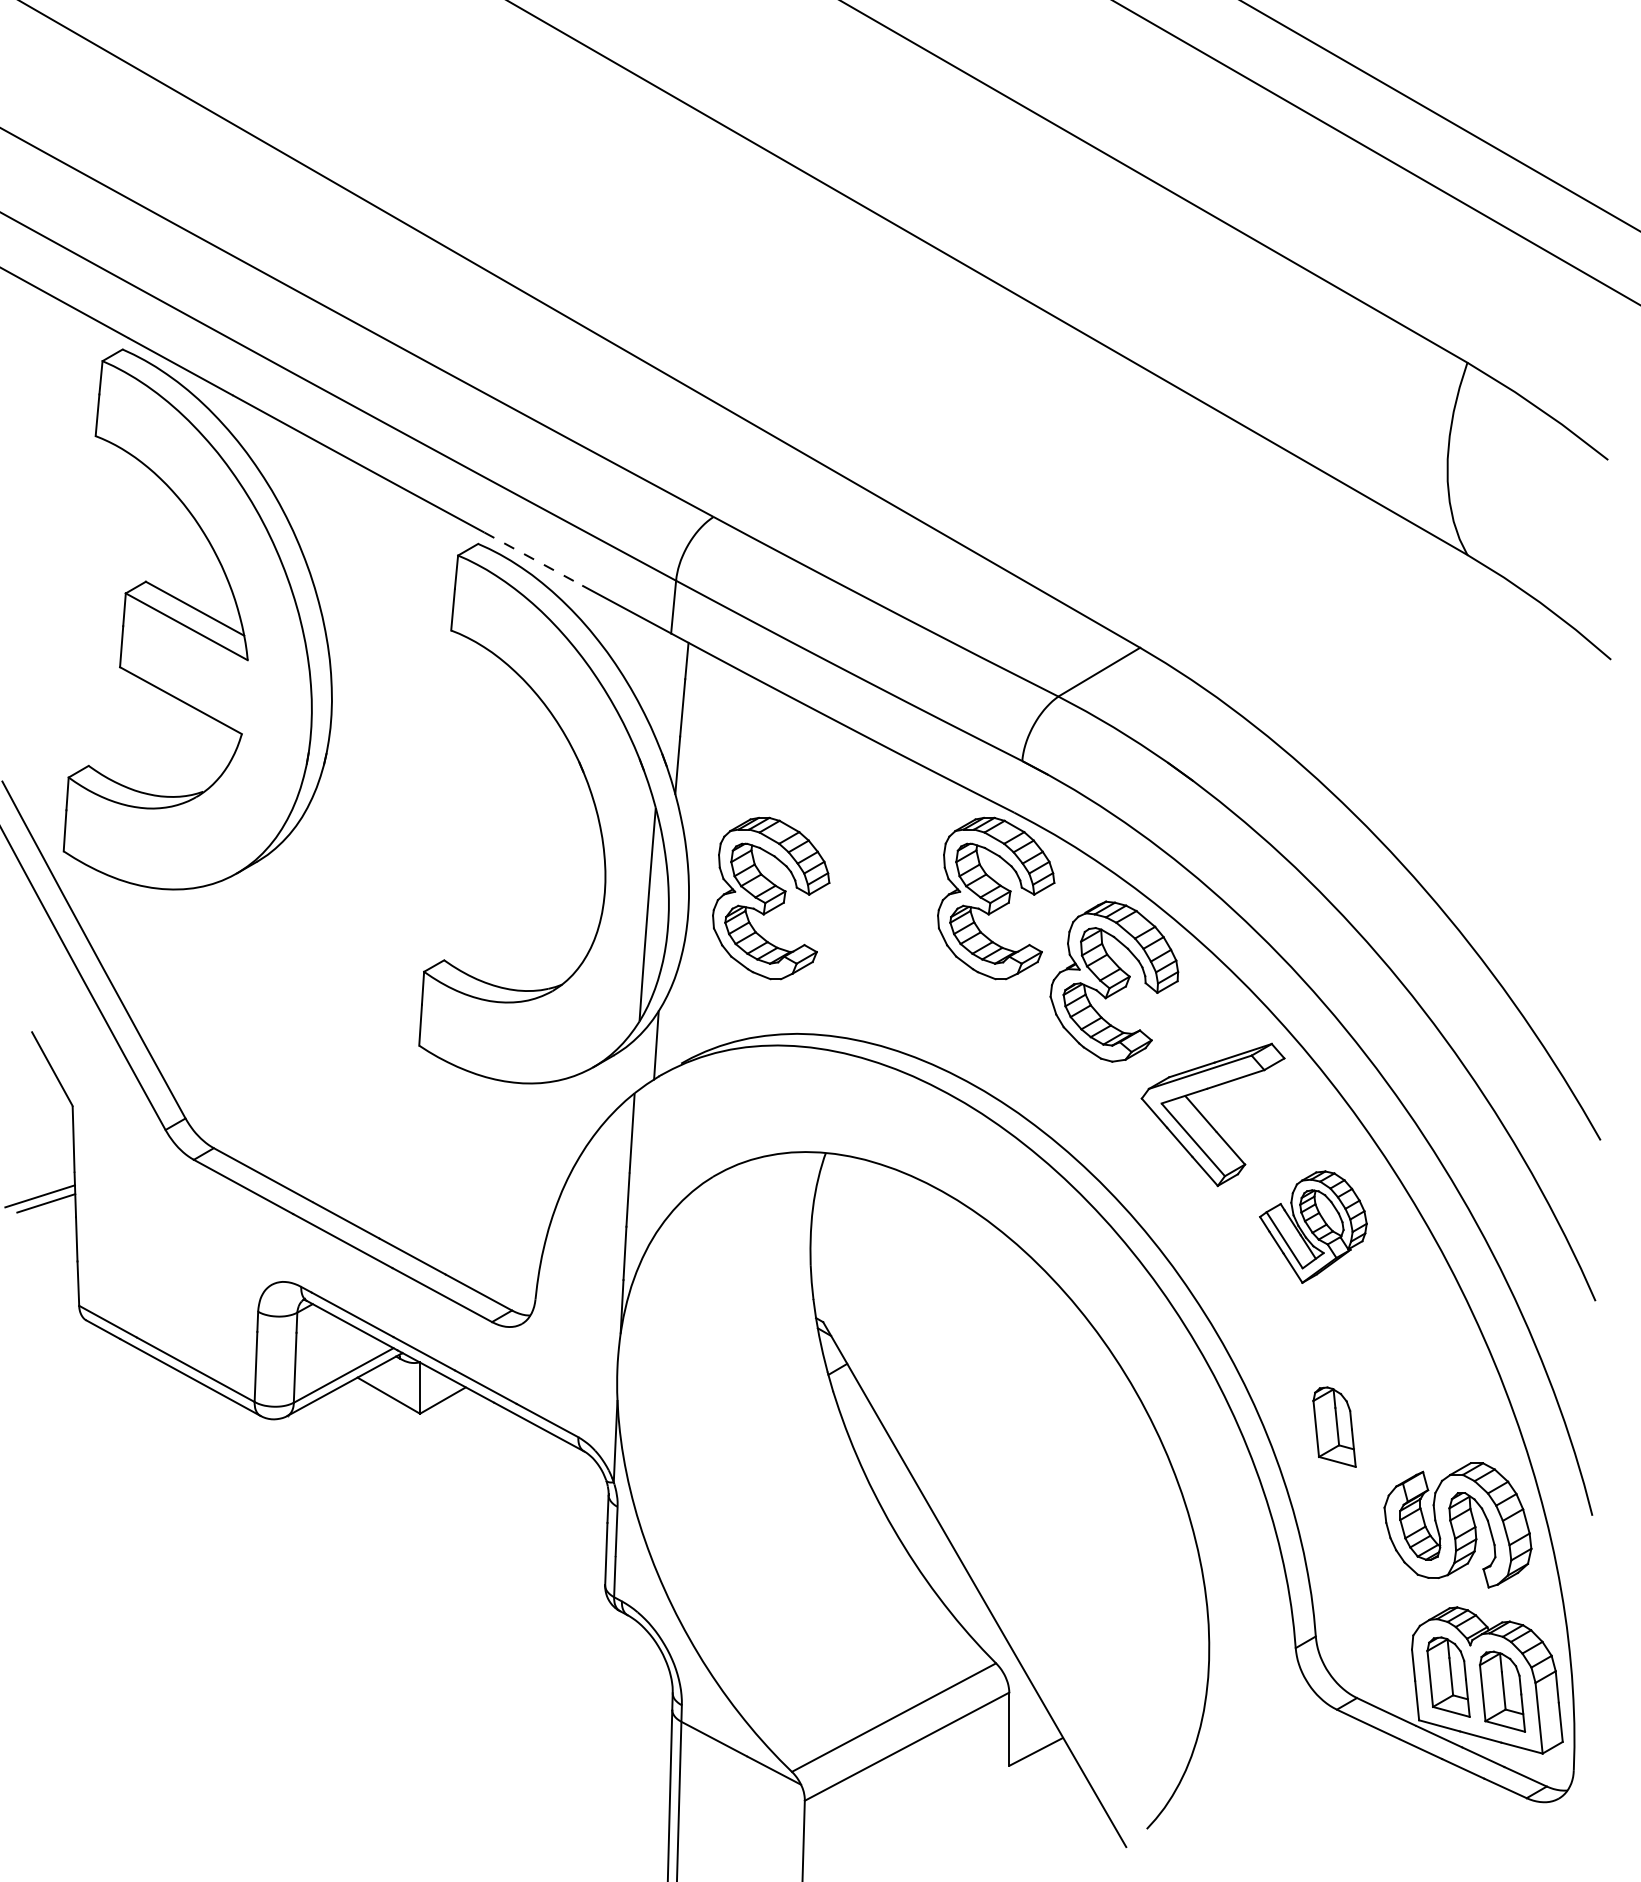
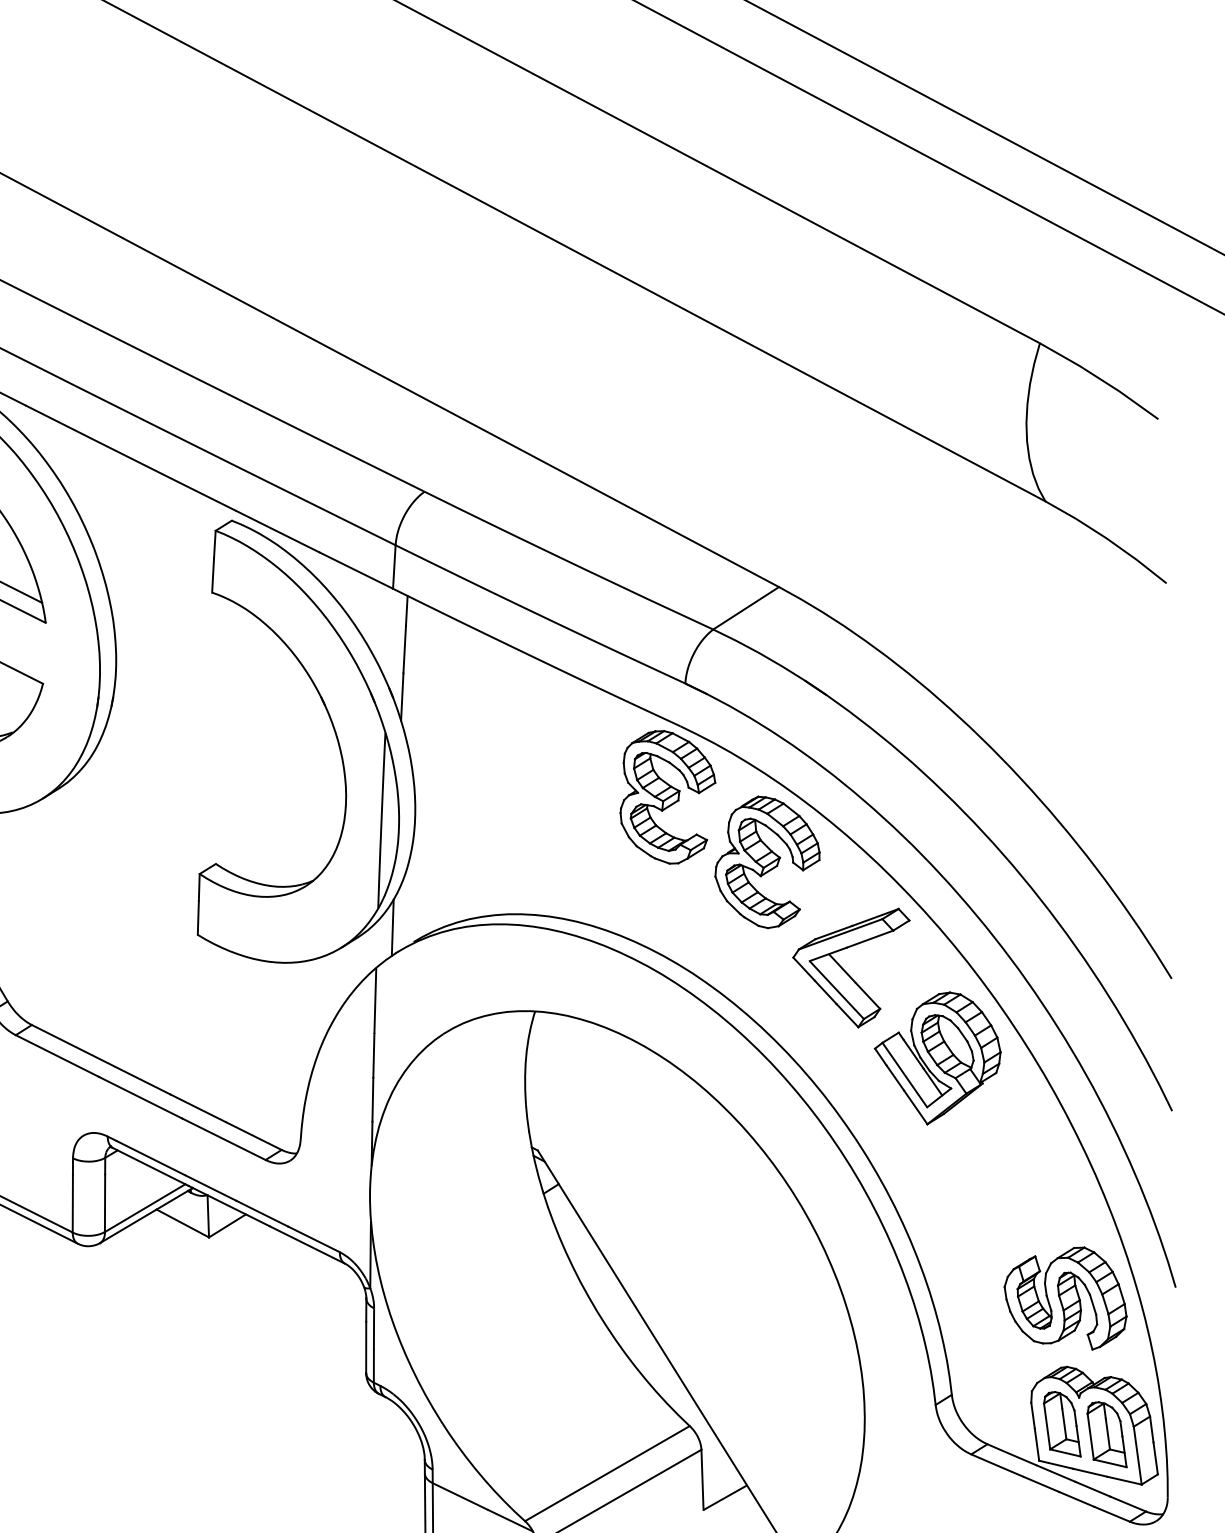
line: (534, 559) -> (278, 531), dashed -> solid
part: (771, 898) -> (483, 803), removed
part: (1313, 1226) -> (938, 1057), size x1.43
part: (1334, 1426) -> (961, 1221), removed

